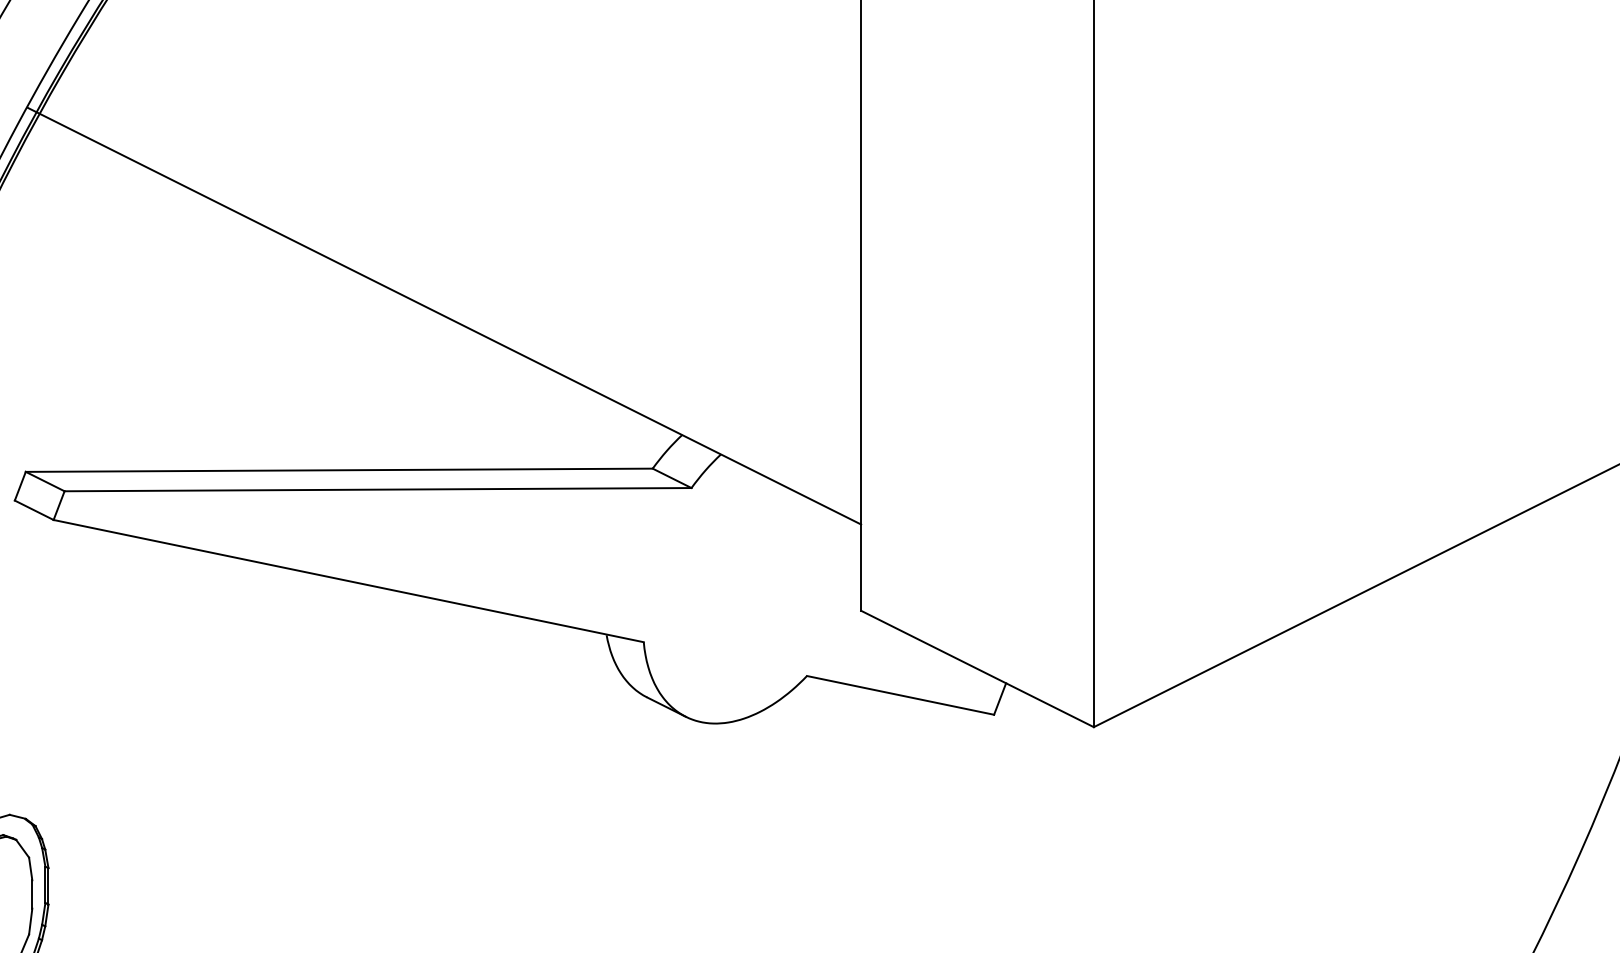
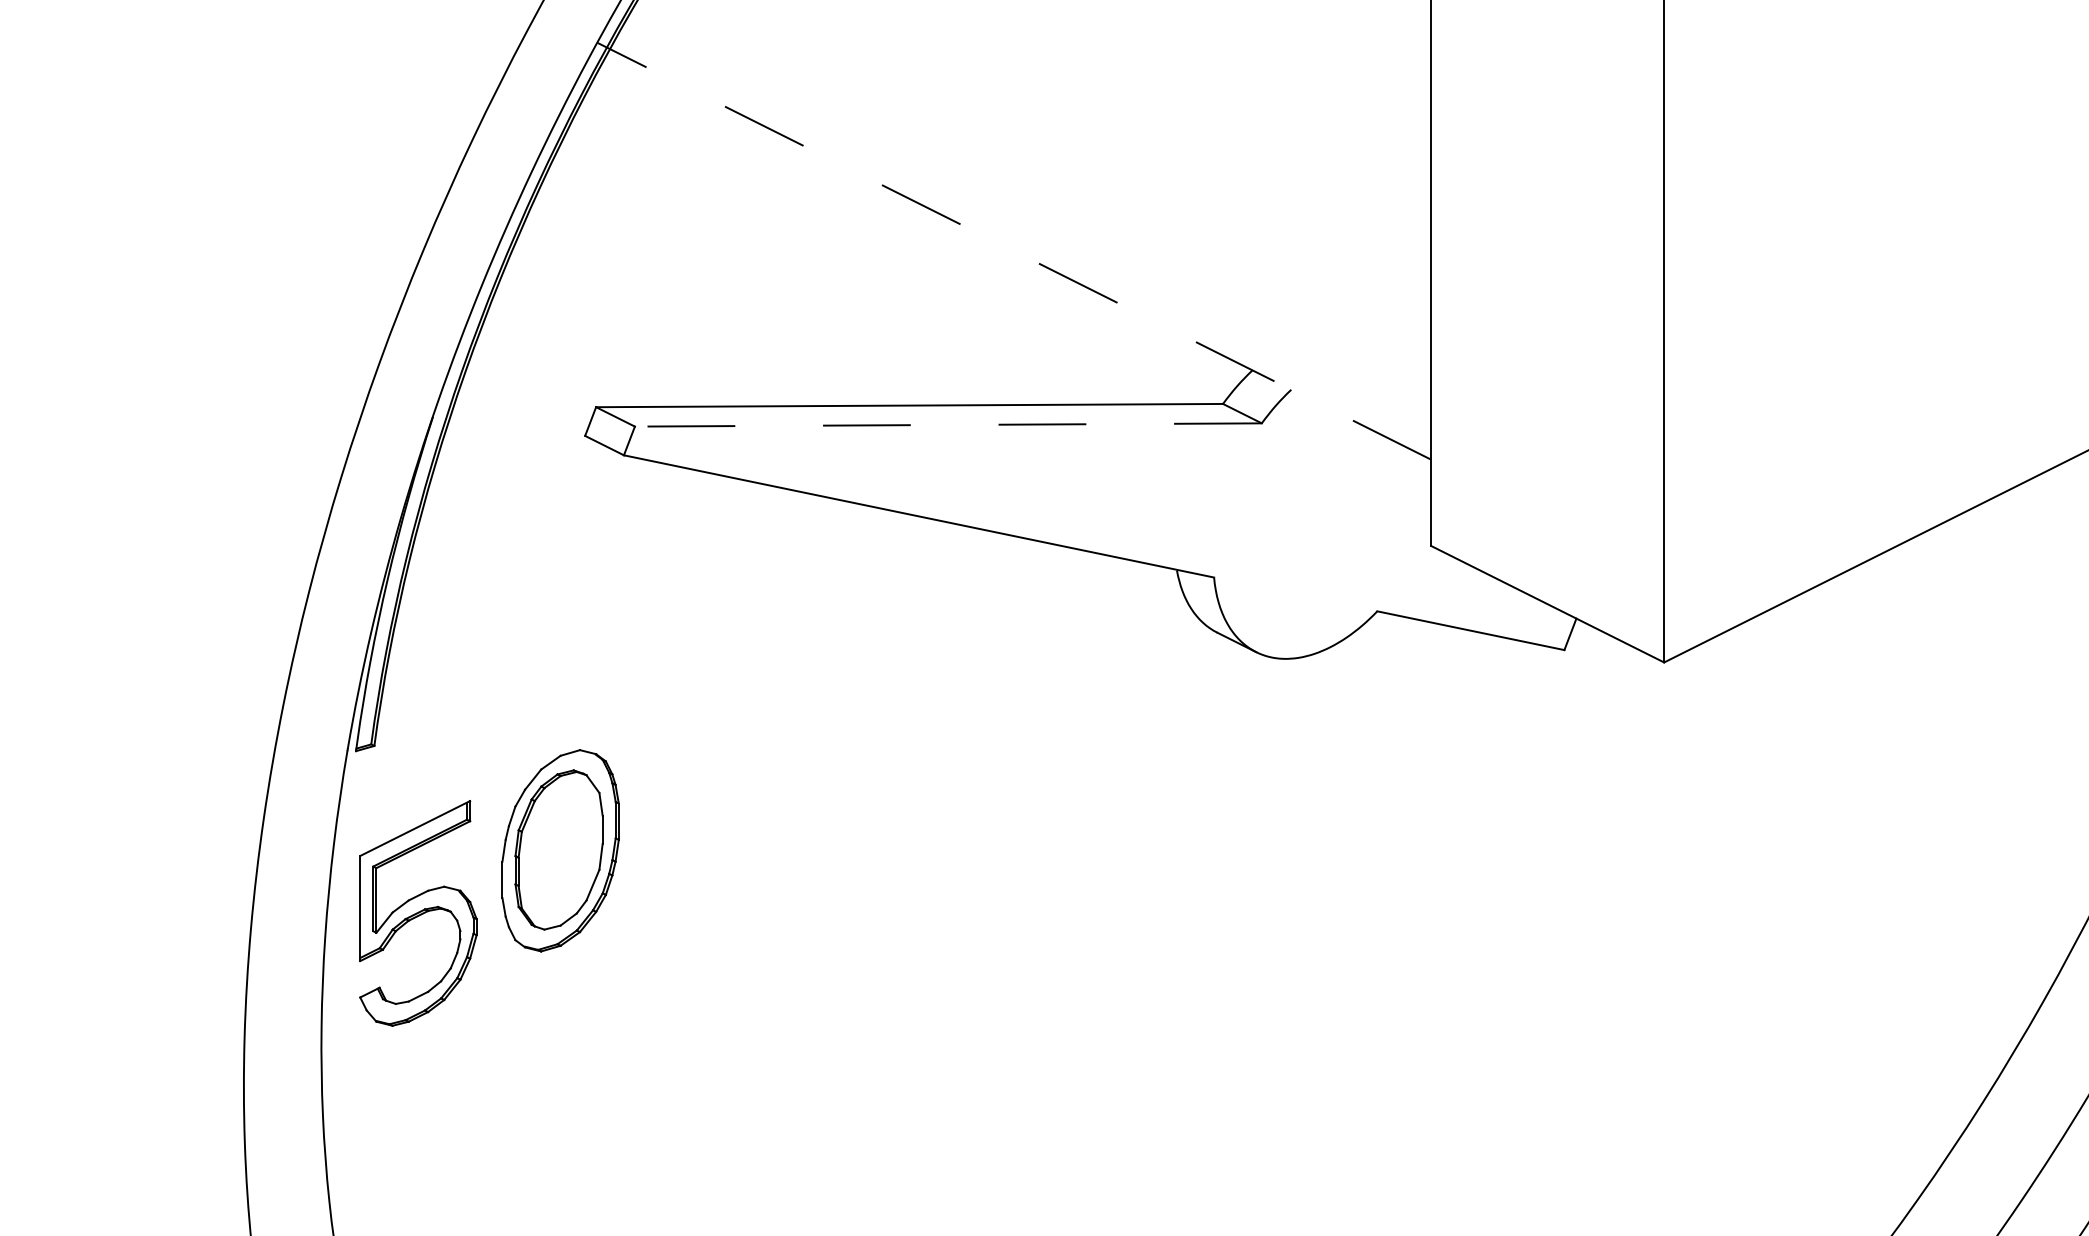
line: (444, 316) -> (1014, 251), solid -> dashed
line: (377, 489) -> (947, 424), solid -> dashed

